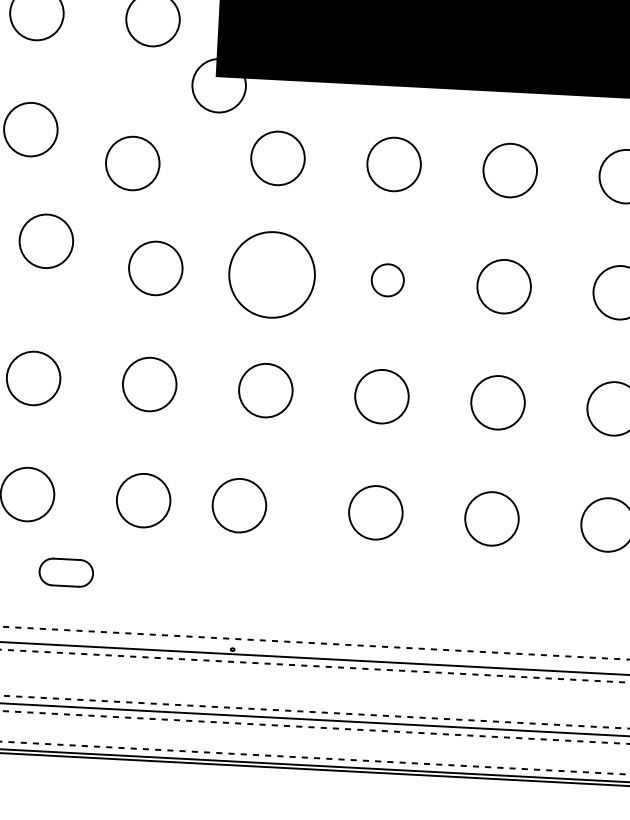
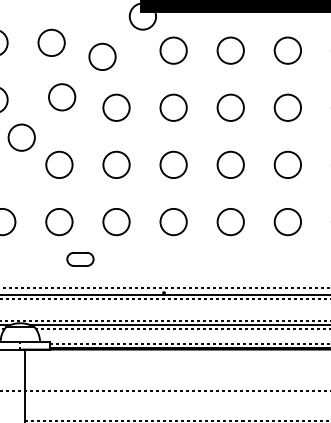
circle: (271, 273) -> (173, 107), size x0.62
circle: (387, 279) -> (230, 107), size x1.67
circle: (239, 506) -> (173, 222), moved

